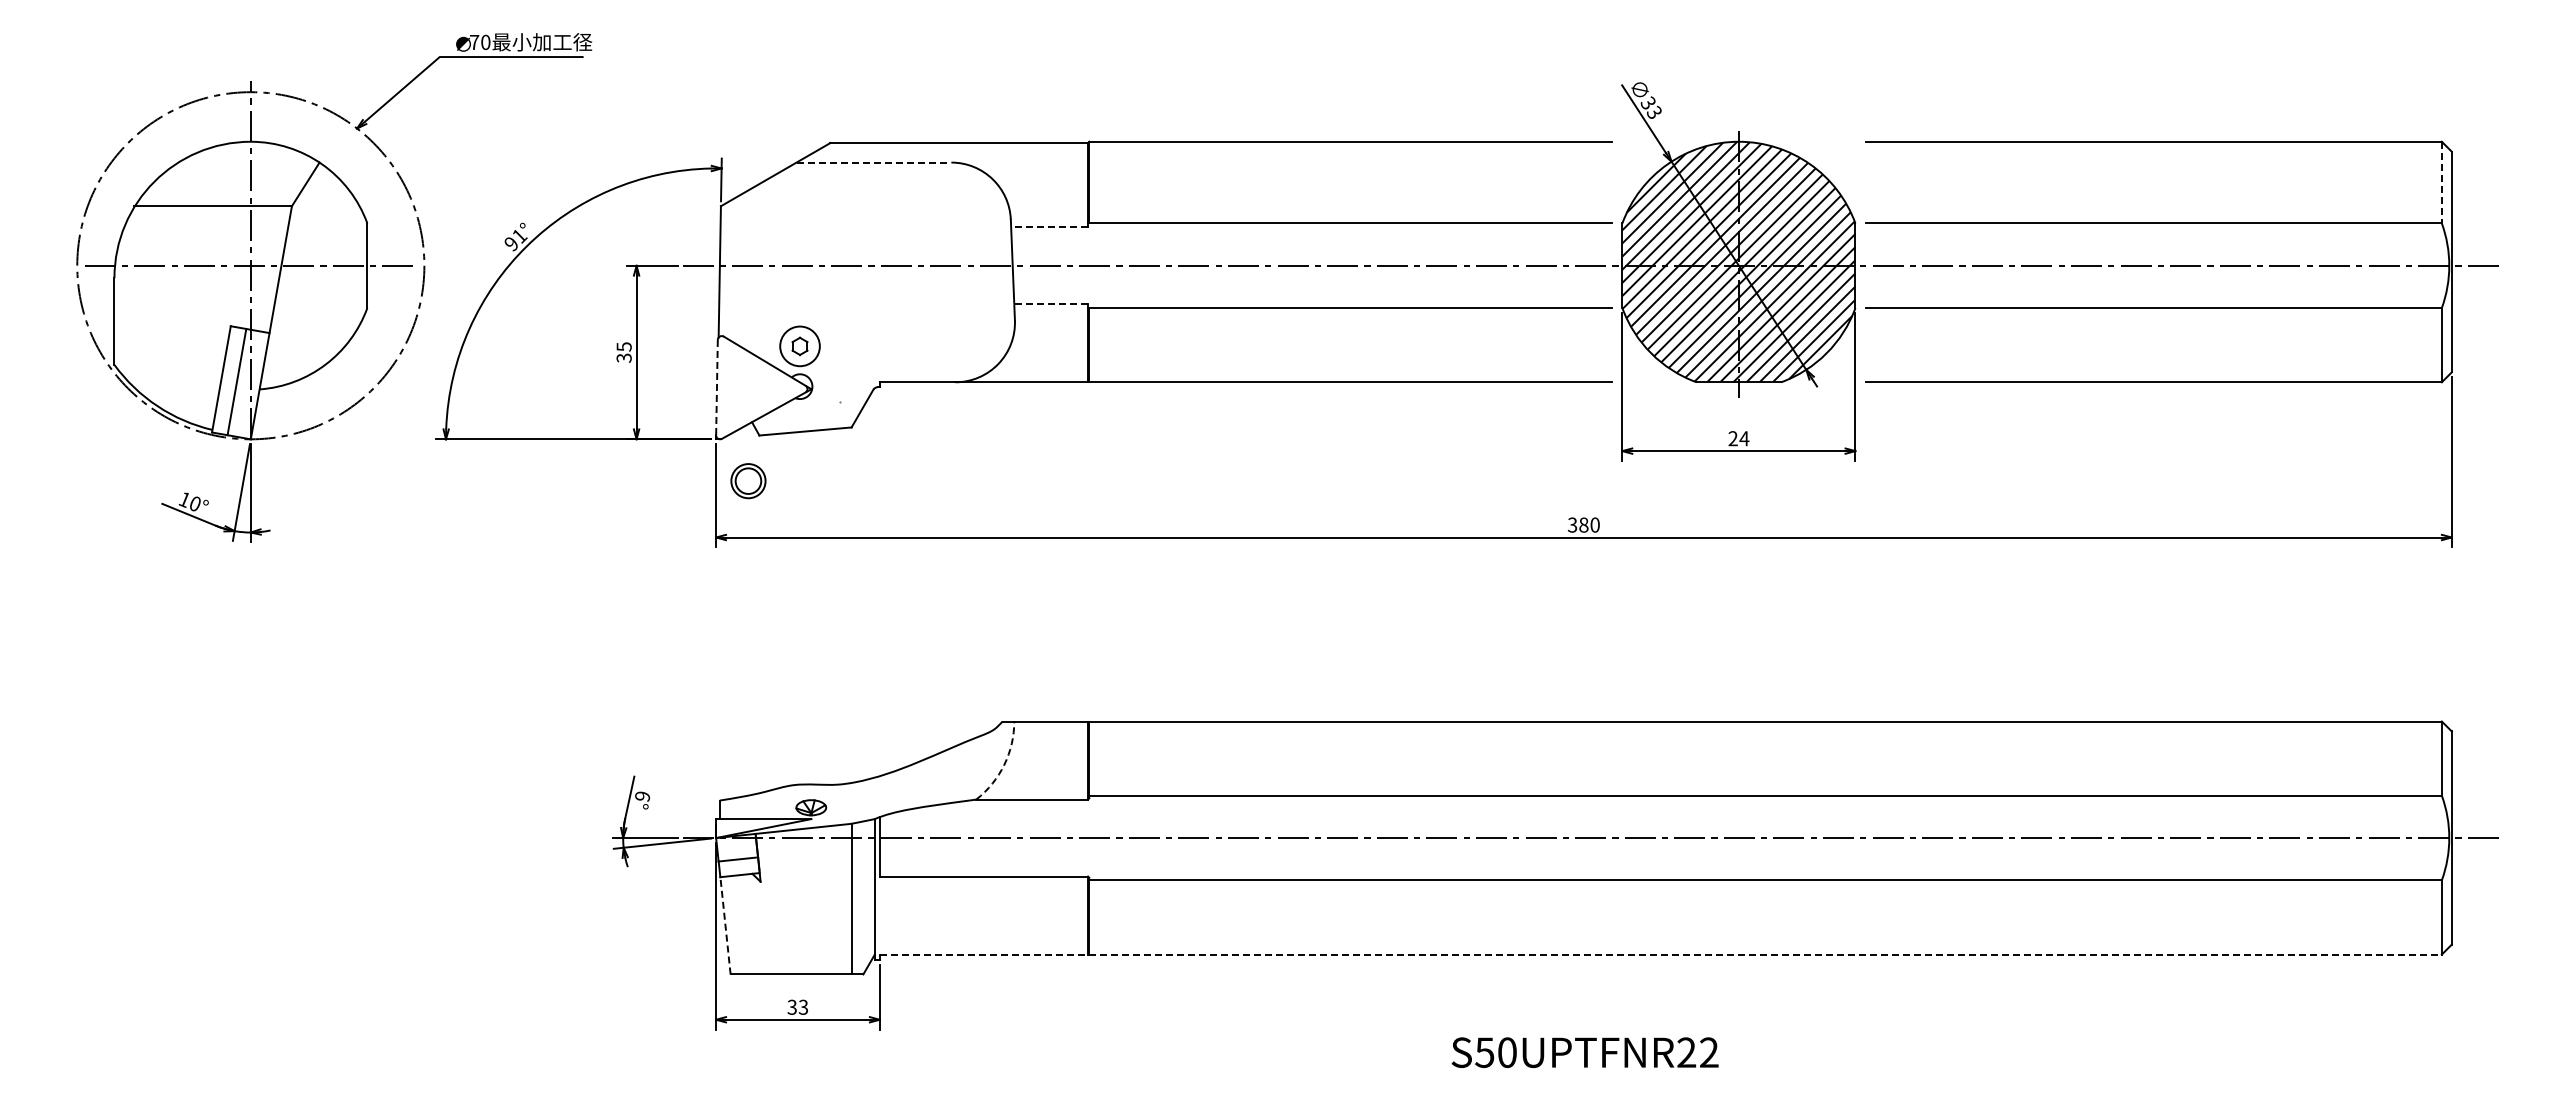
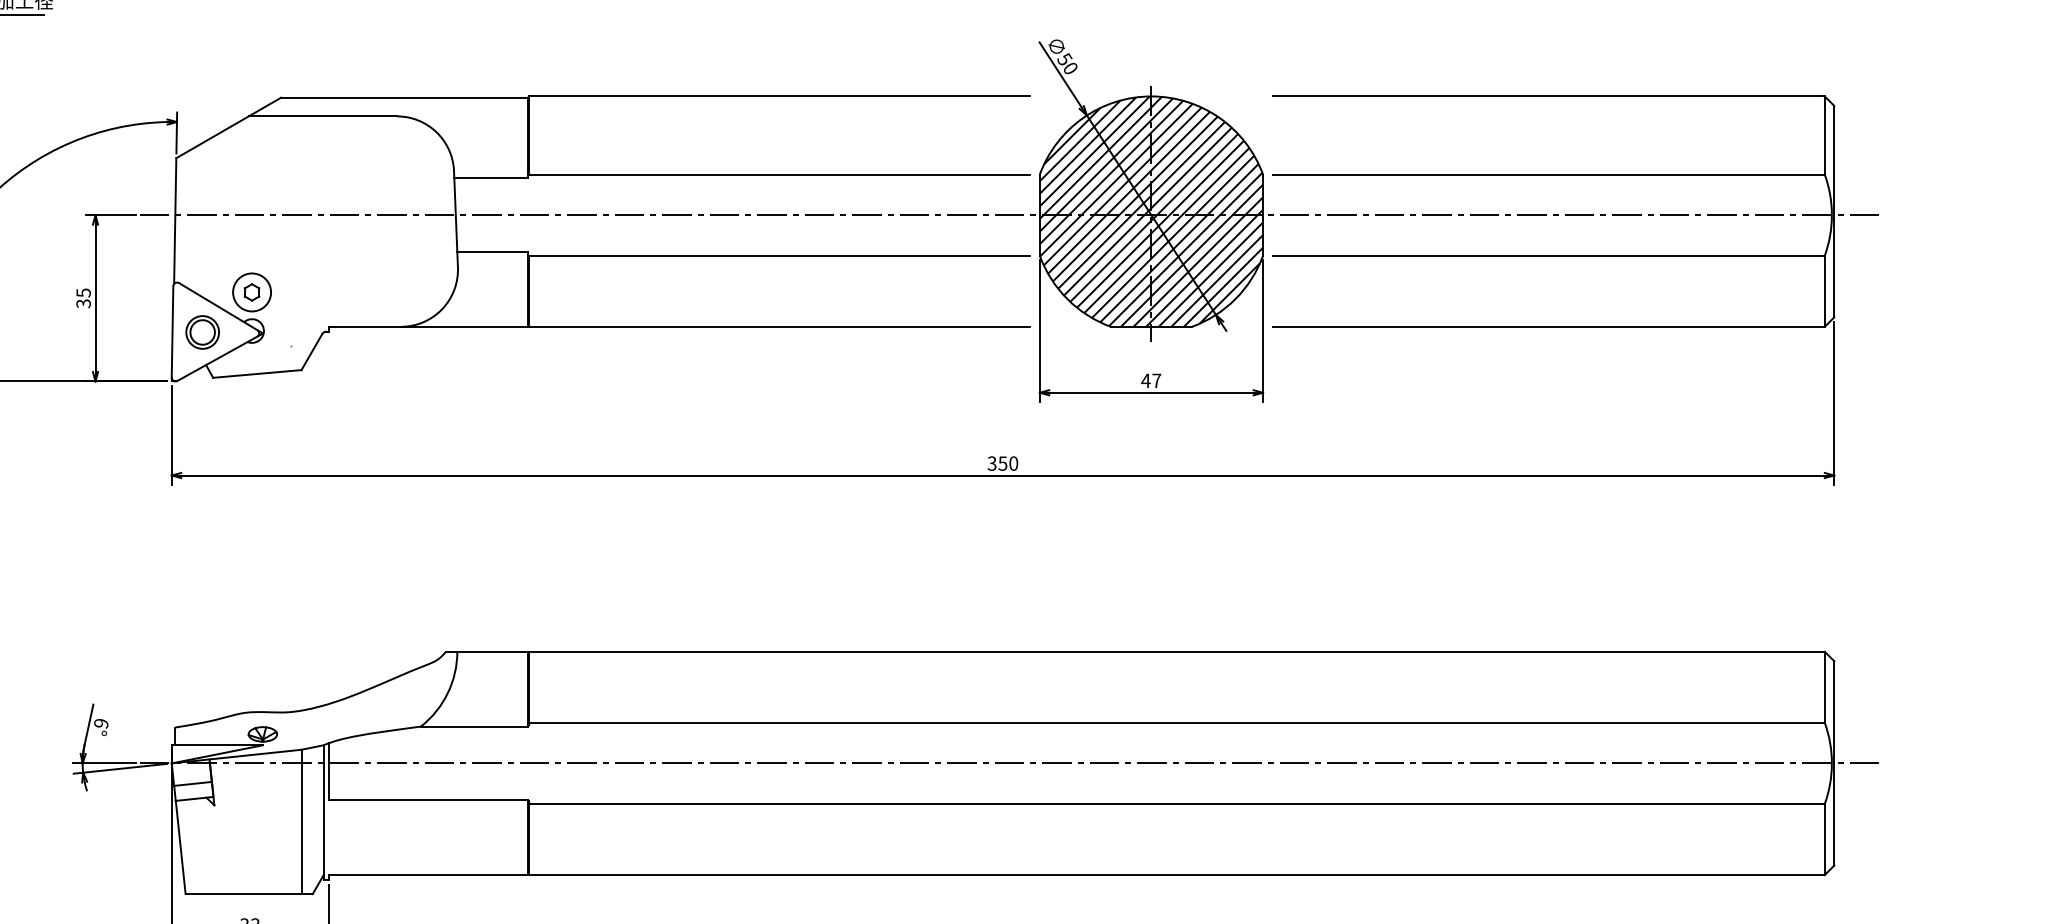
text: (1652, 107) -> (1068, 63), 33 -> 50
line: (874, 162) -> (323, 116), dashed -> solid
line: (2441, 182) -> (1824, 135), dashed -> solid
line: (1049, 227) -> (491, 178), dashed -> solid
line: (1051, 304) -> (492, 252), dashed -> solid
line: (716, 387) -> (172, 331), dashed -> solid
text: (1738, 438) -> (1151, 380), 24 -> 47
part: (748, 481) -> (202, 332), moved
text: (1583, 524) -> (1002, 463), 380 -> 350
arc: (1004, 764) -> (447, 692), dashed -> solid
line: (725, 925) -> (180, 847), dashed -> solid
line: (1661, 954) -> (1077, 874), dashed -> solid

